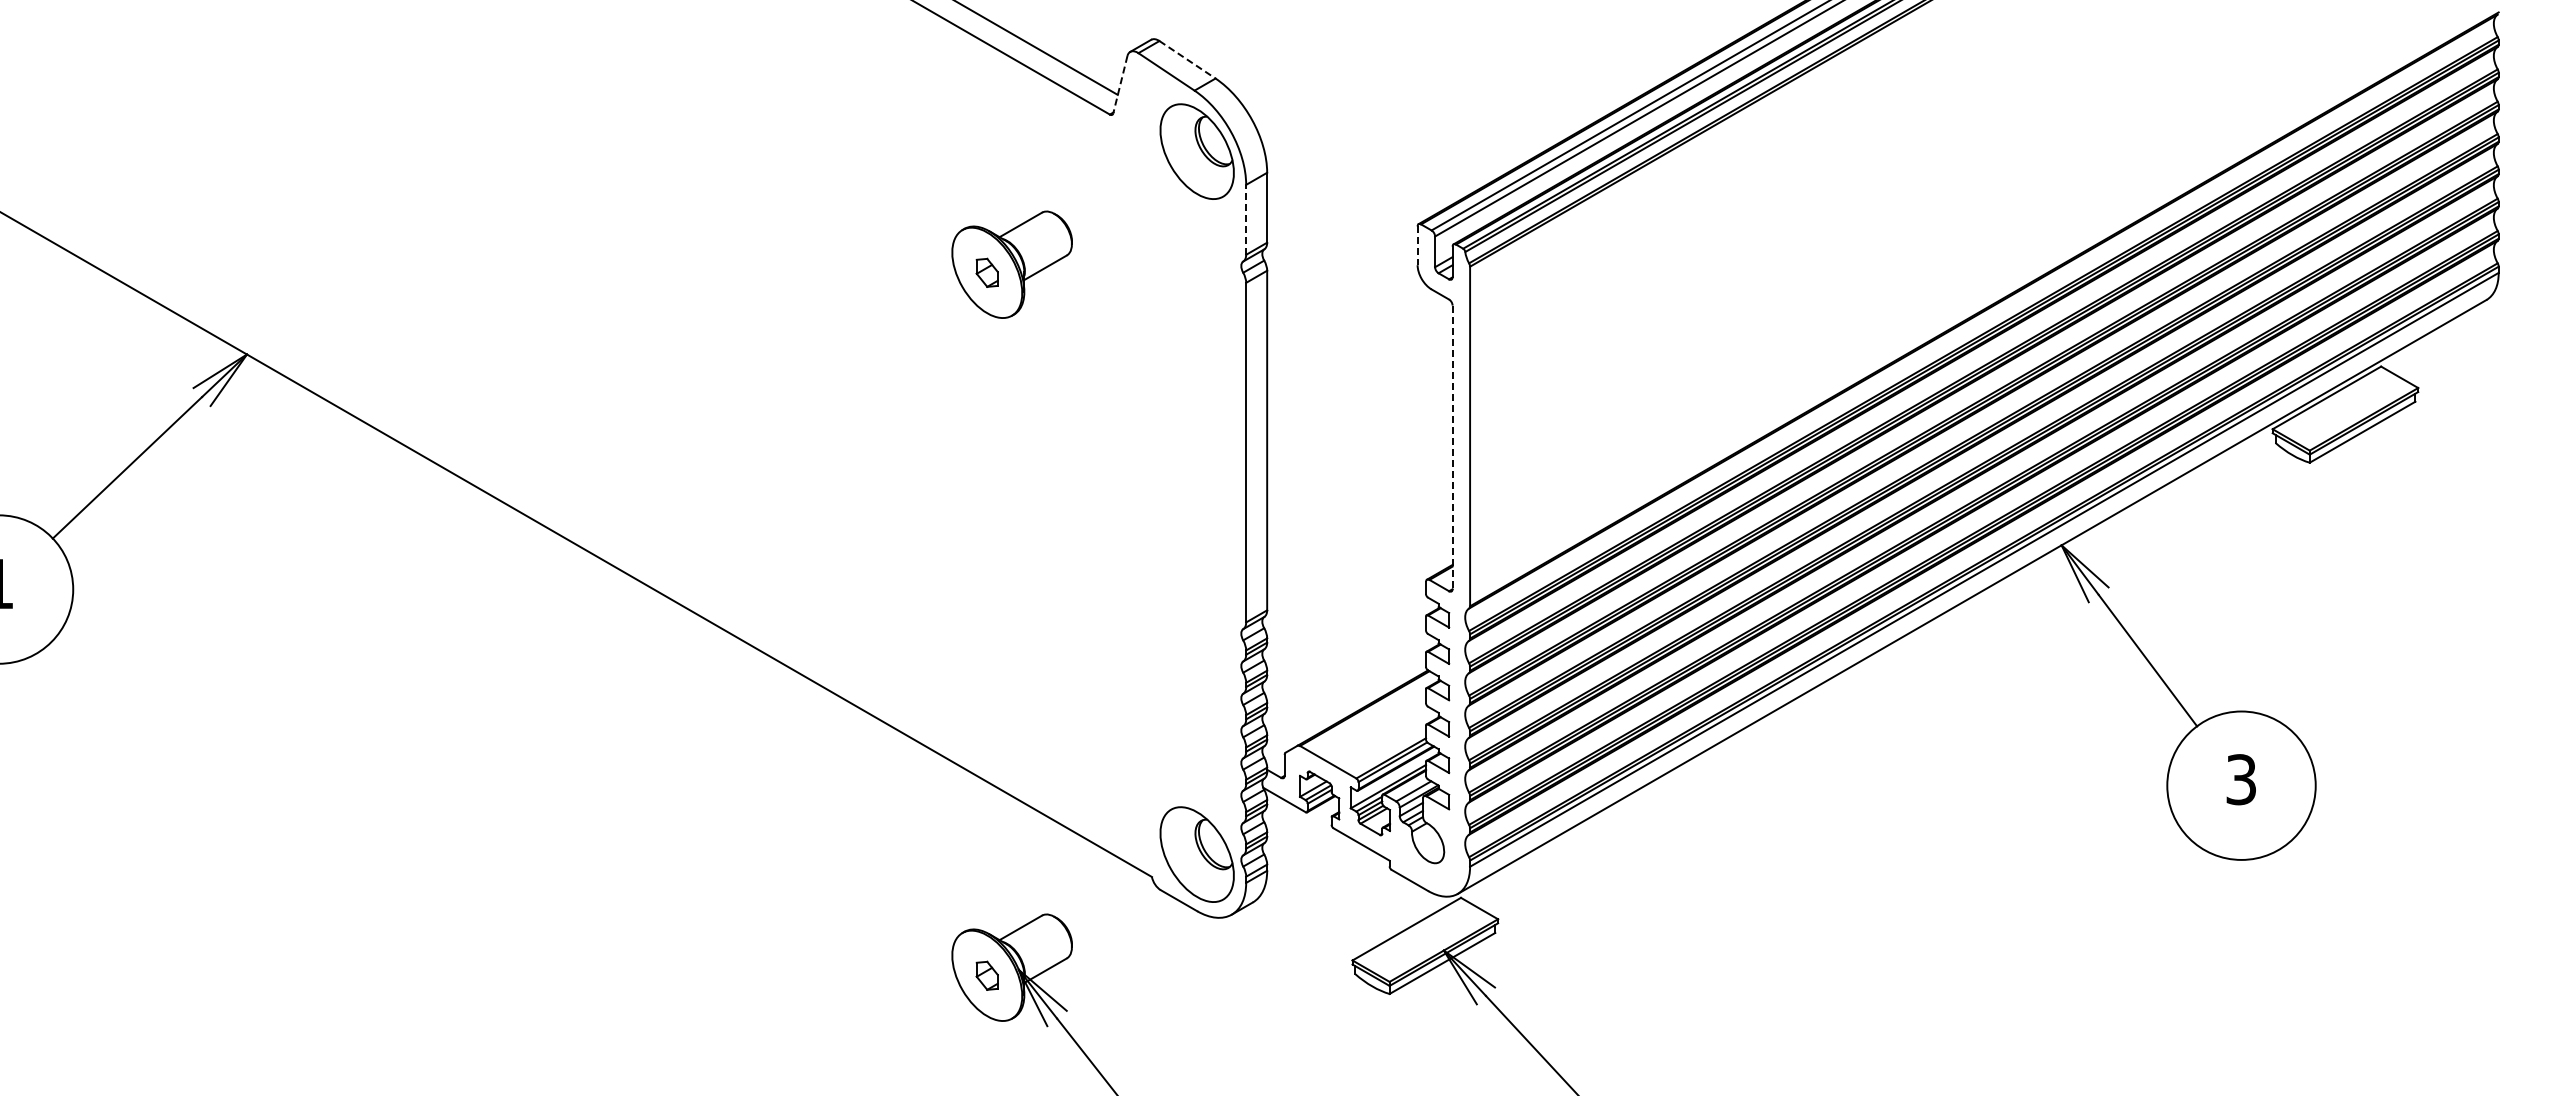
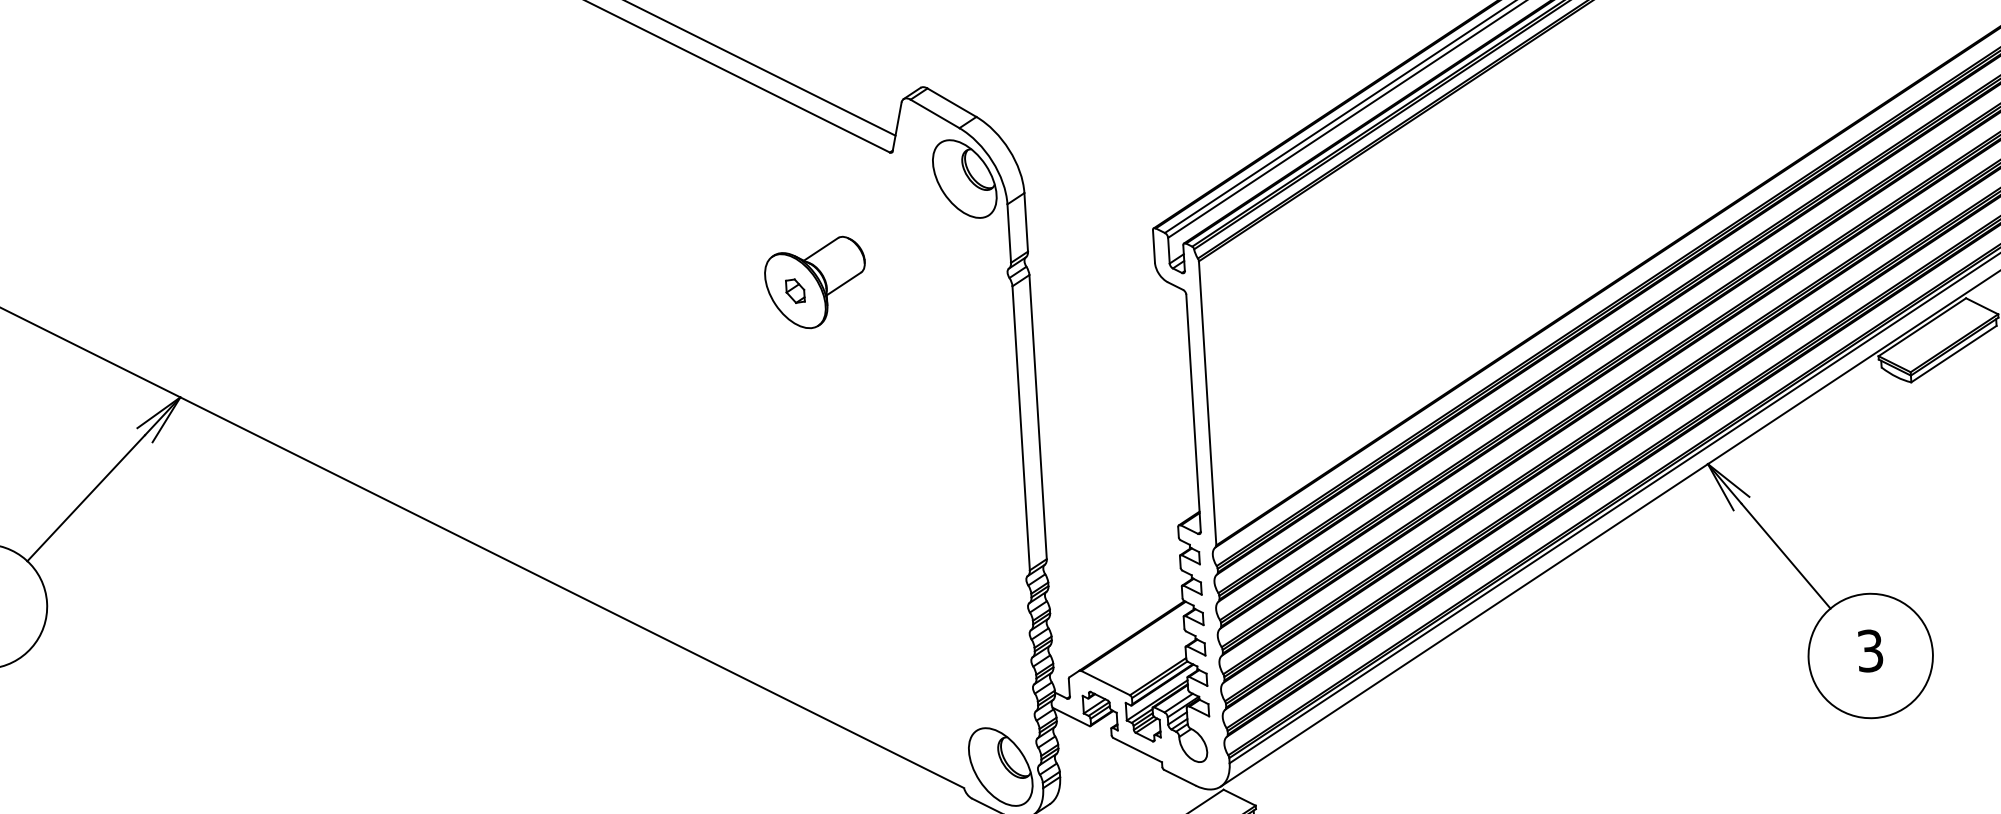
line: (1187, 59) -> (951, 102), dashed -> solid
line: (1120, 84) -> (897, 126), dashed -> solid
line: (1246, 219) -> (1009, 233), dashed -> solid
line: (1417, 246) -> (1153, 247), dashed -> solid
line: (1452, 447) -> (1193, 413), dashed -> solid

